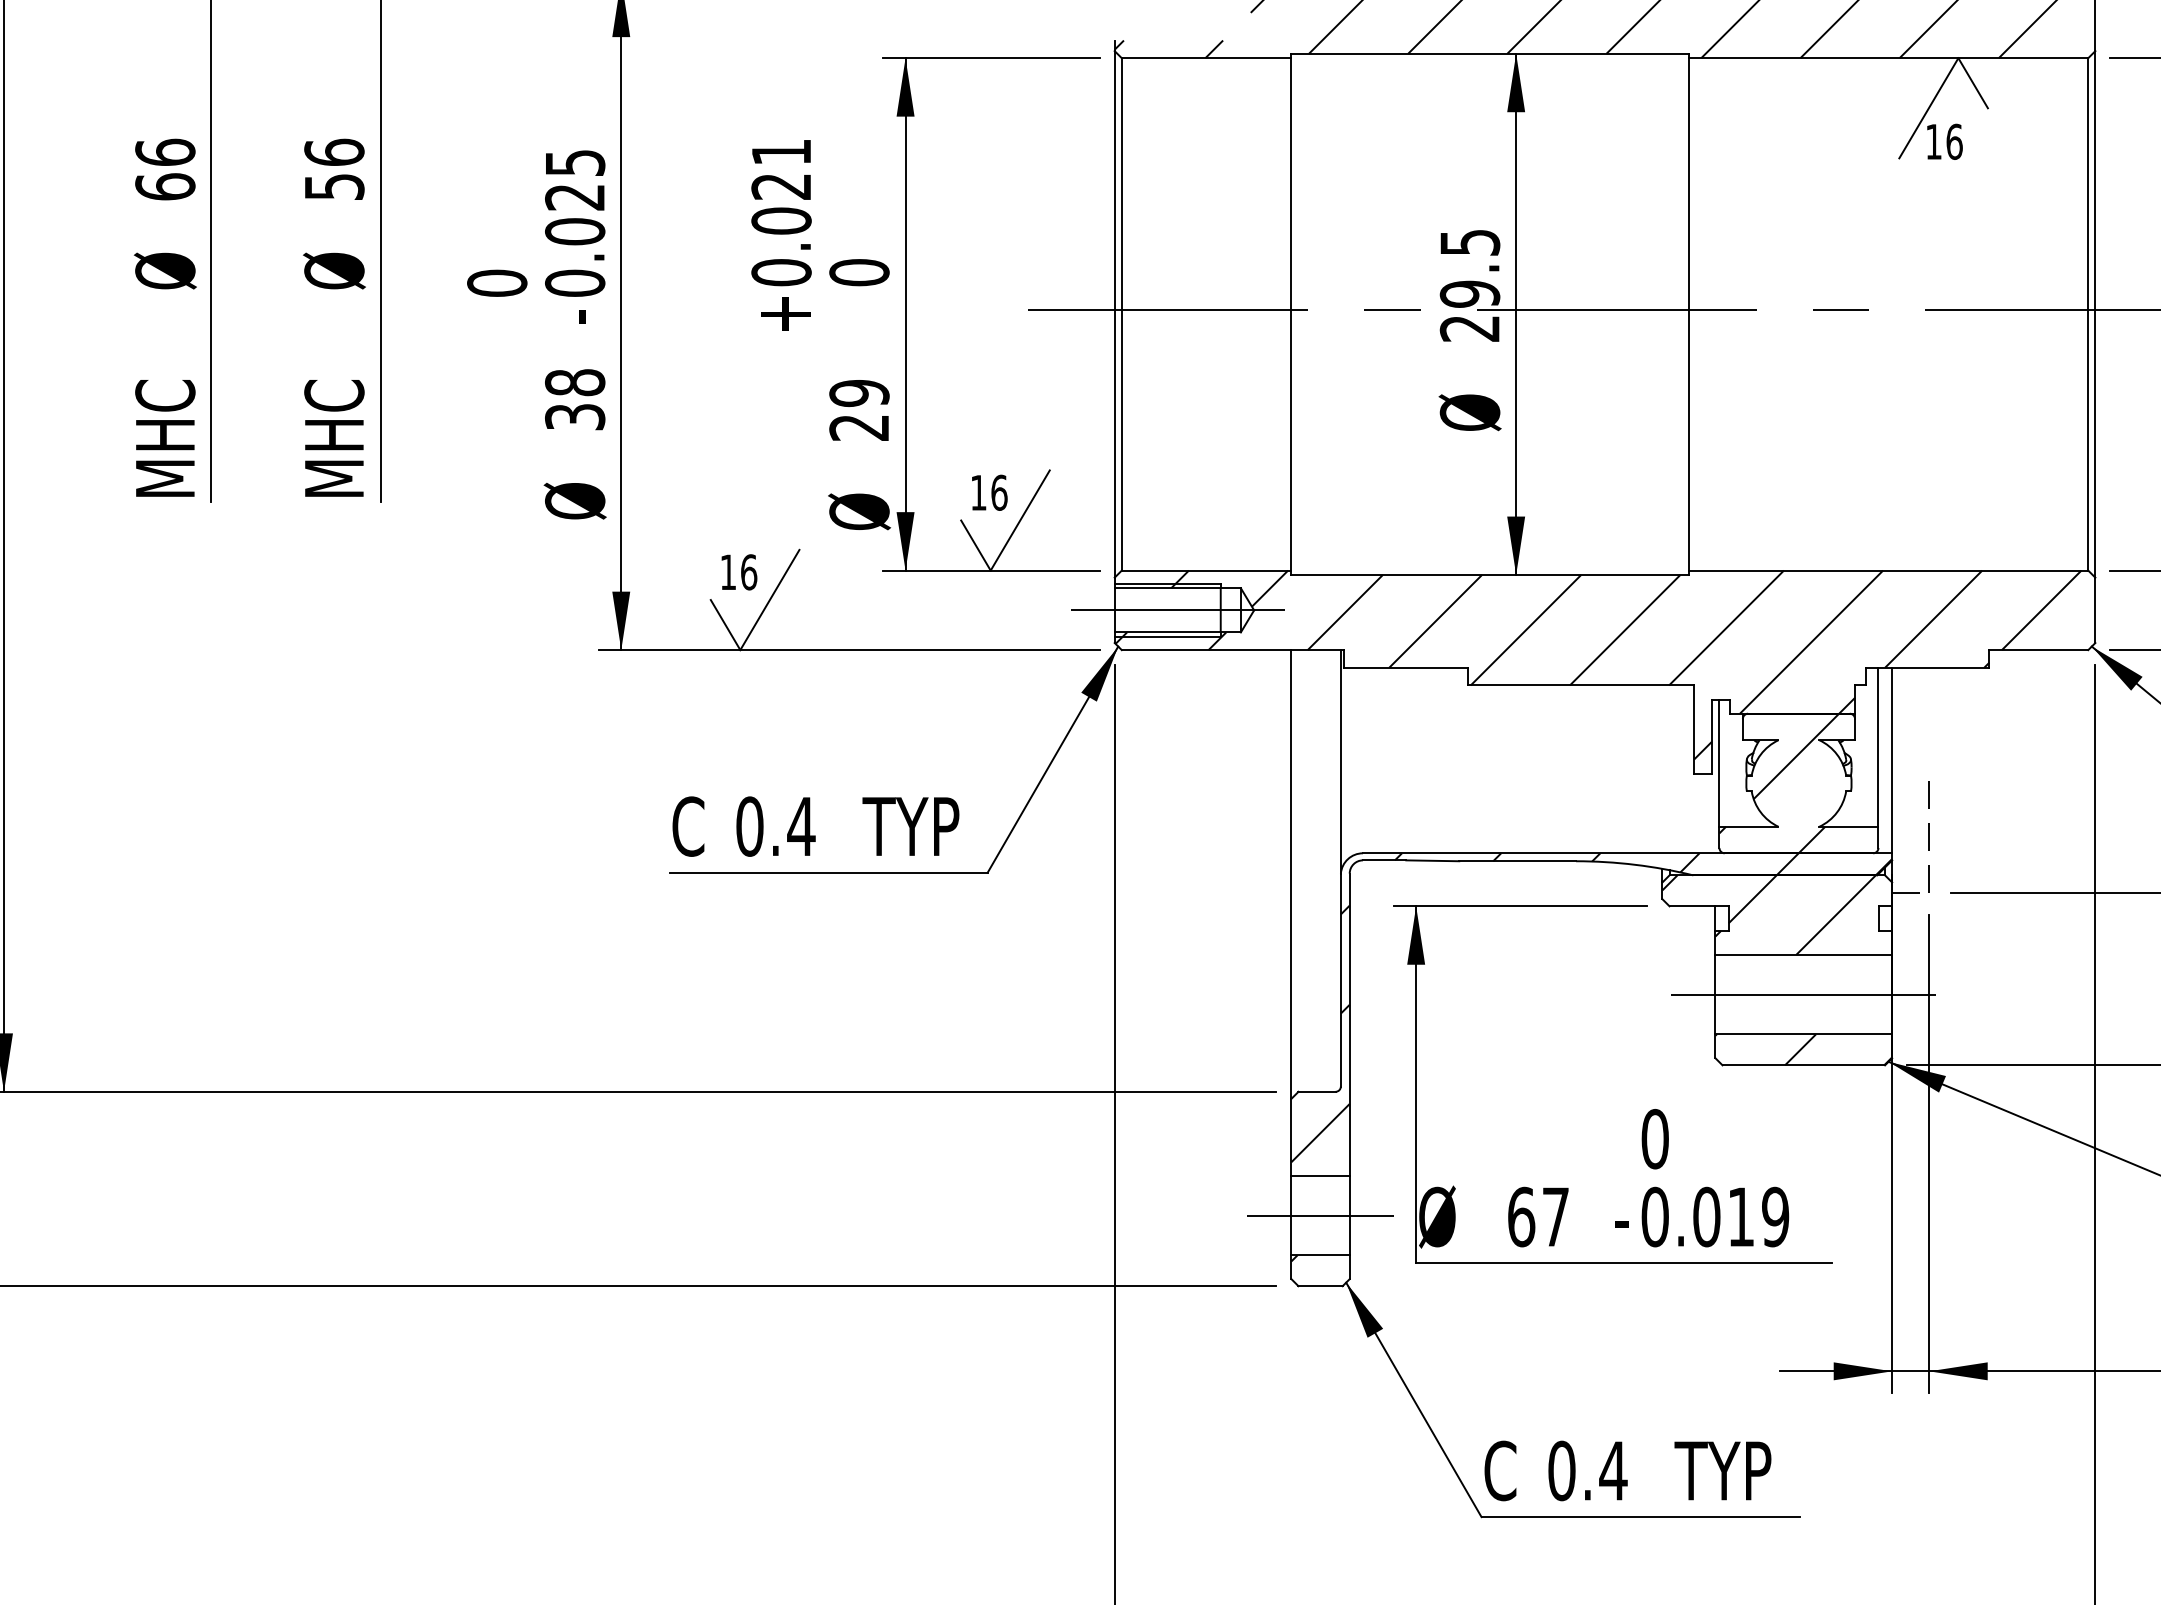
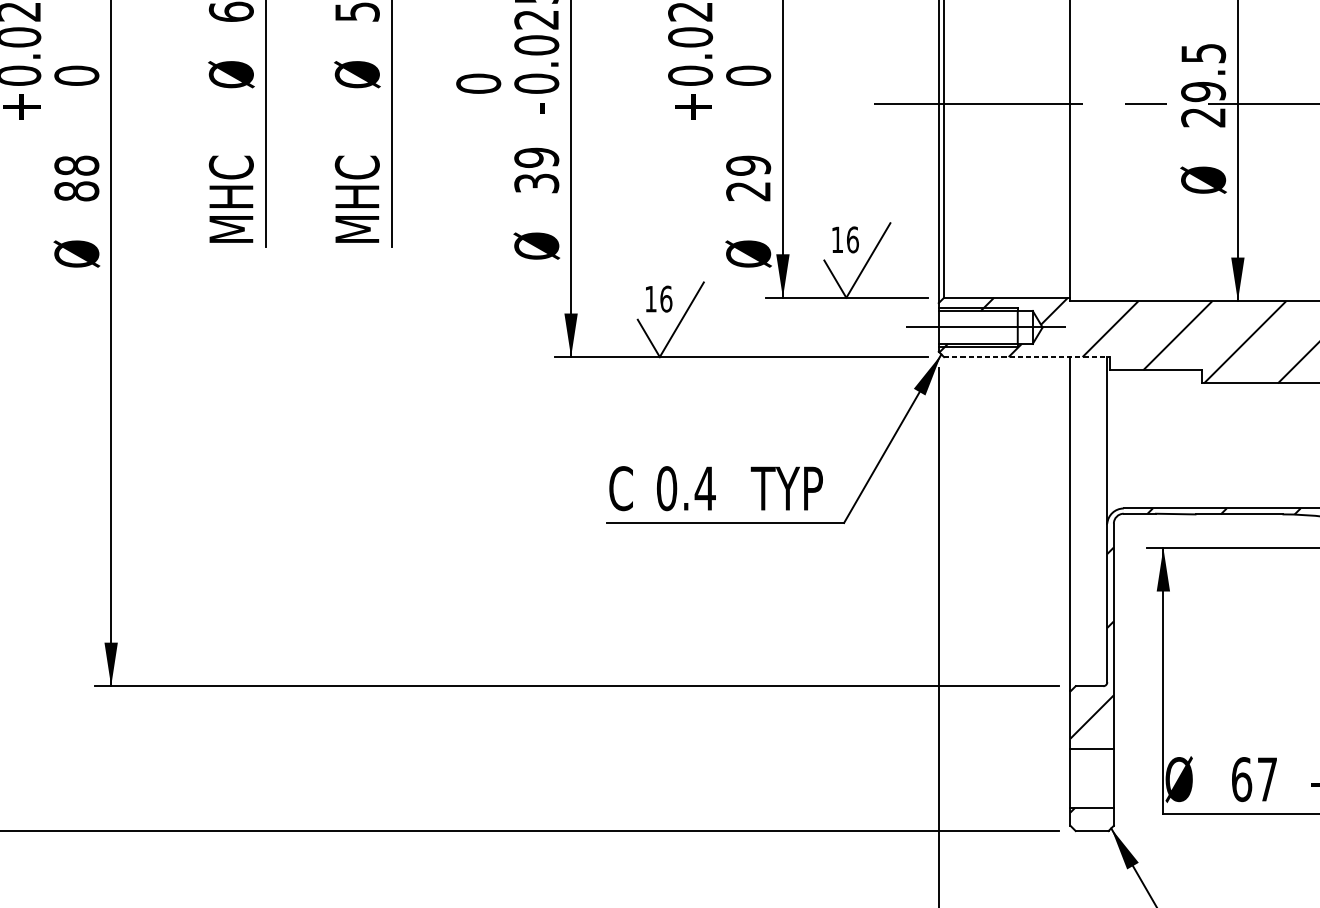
text: (575, 382) -> (536, 157), 38 -> 39
line: (1233, 650) -> (1027, 357), solid -> dashed
line: (1320, 1215) -> (1092, 778), removed

